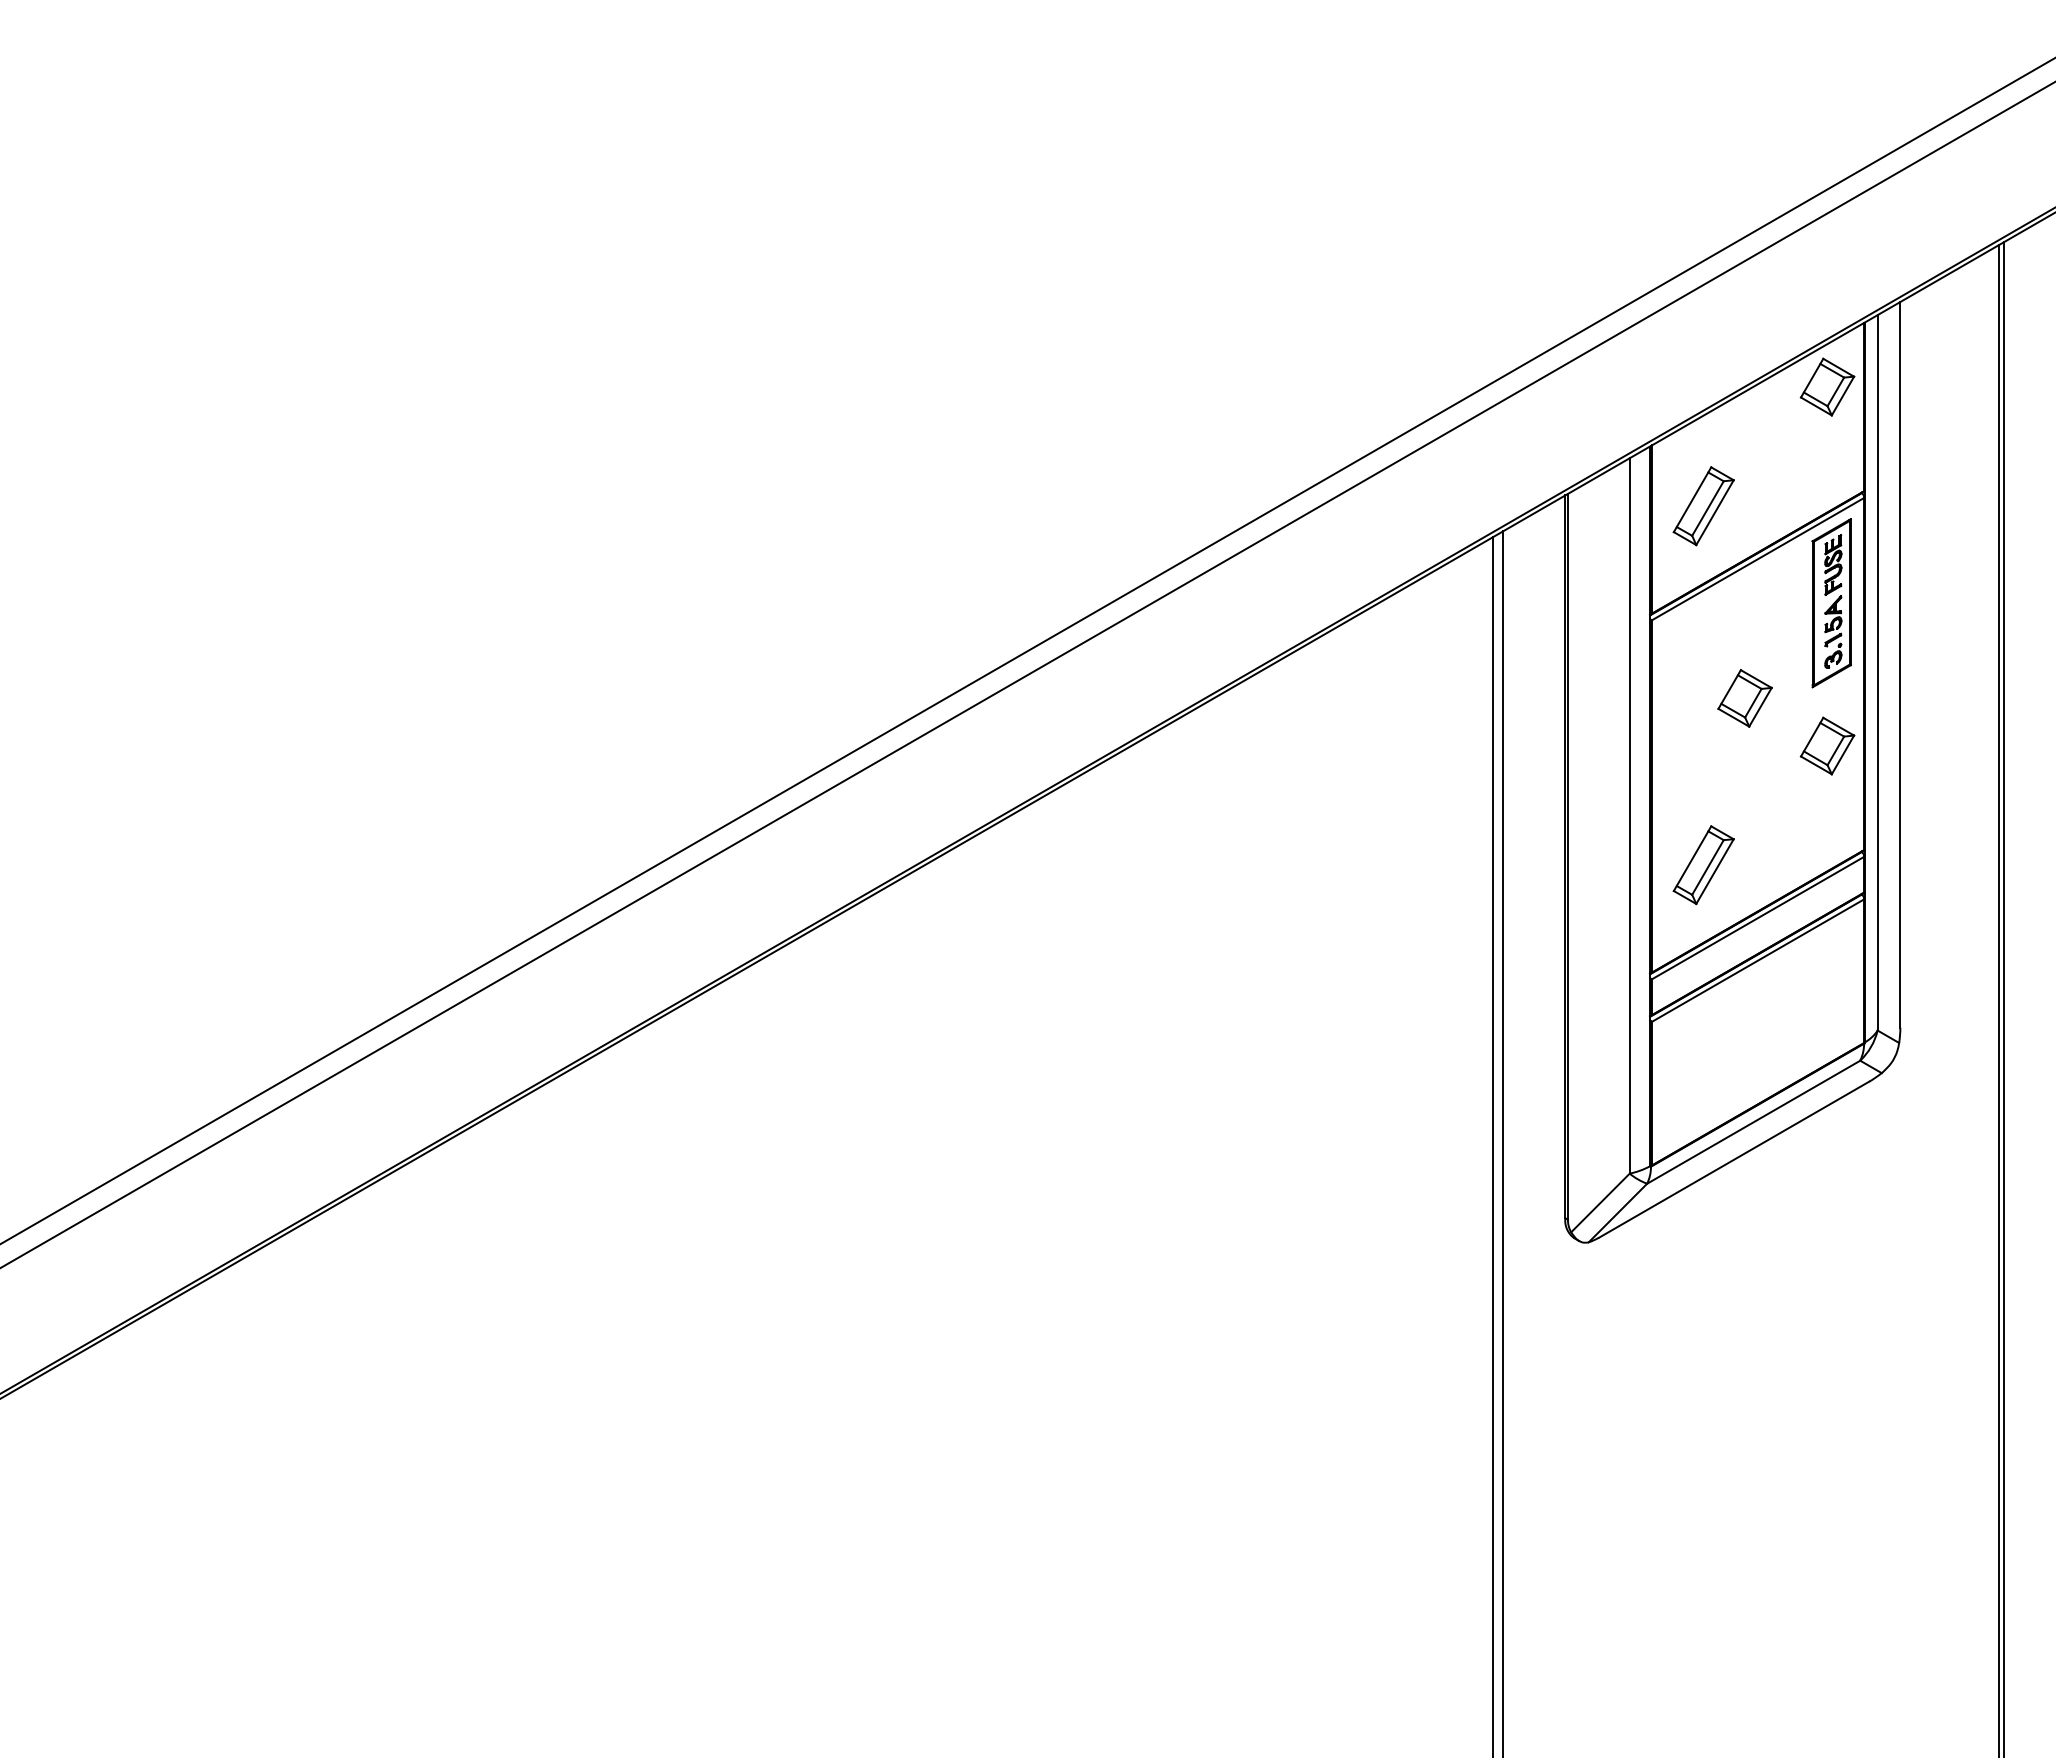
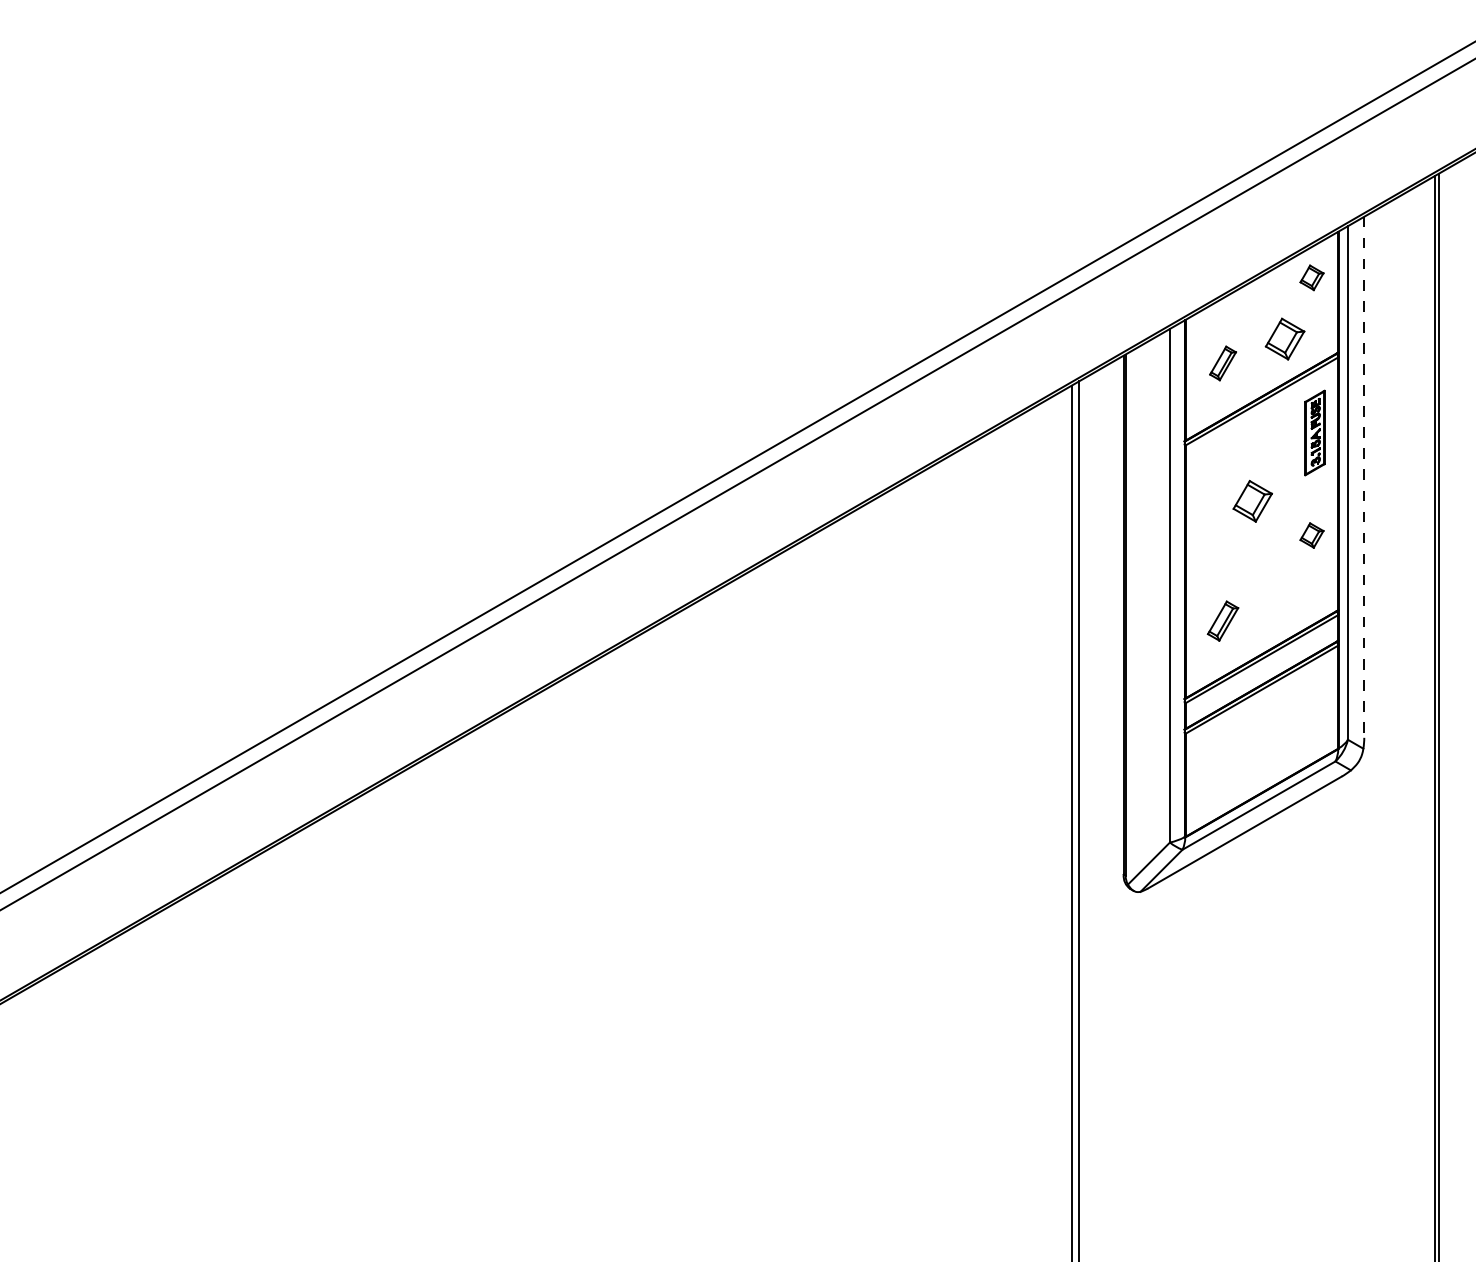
part: (1827, 386) -> (1311, 277), size x0.6
part: (1789, 472) -> (1284, 339), added
part: (1703, 506) -> (1222, 363), size x0.6
part: (1831, 603) -> (1314, 433), size x0.7
line: (1900, 664) -> (1364, 477), solid -> dashed
part: (1827, 745) -> (1311, 535), size x0.6
part: (1703, 865) -> (1222, 621), size x0.7

